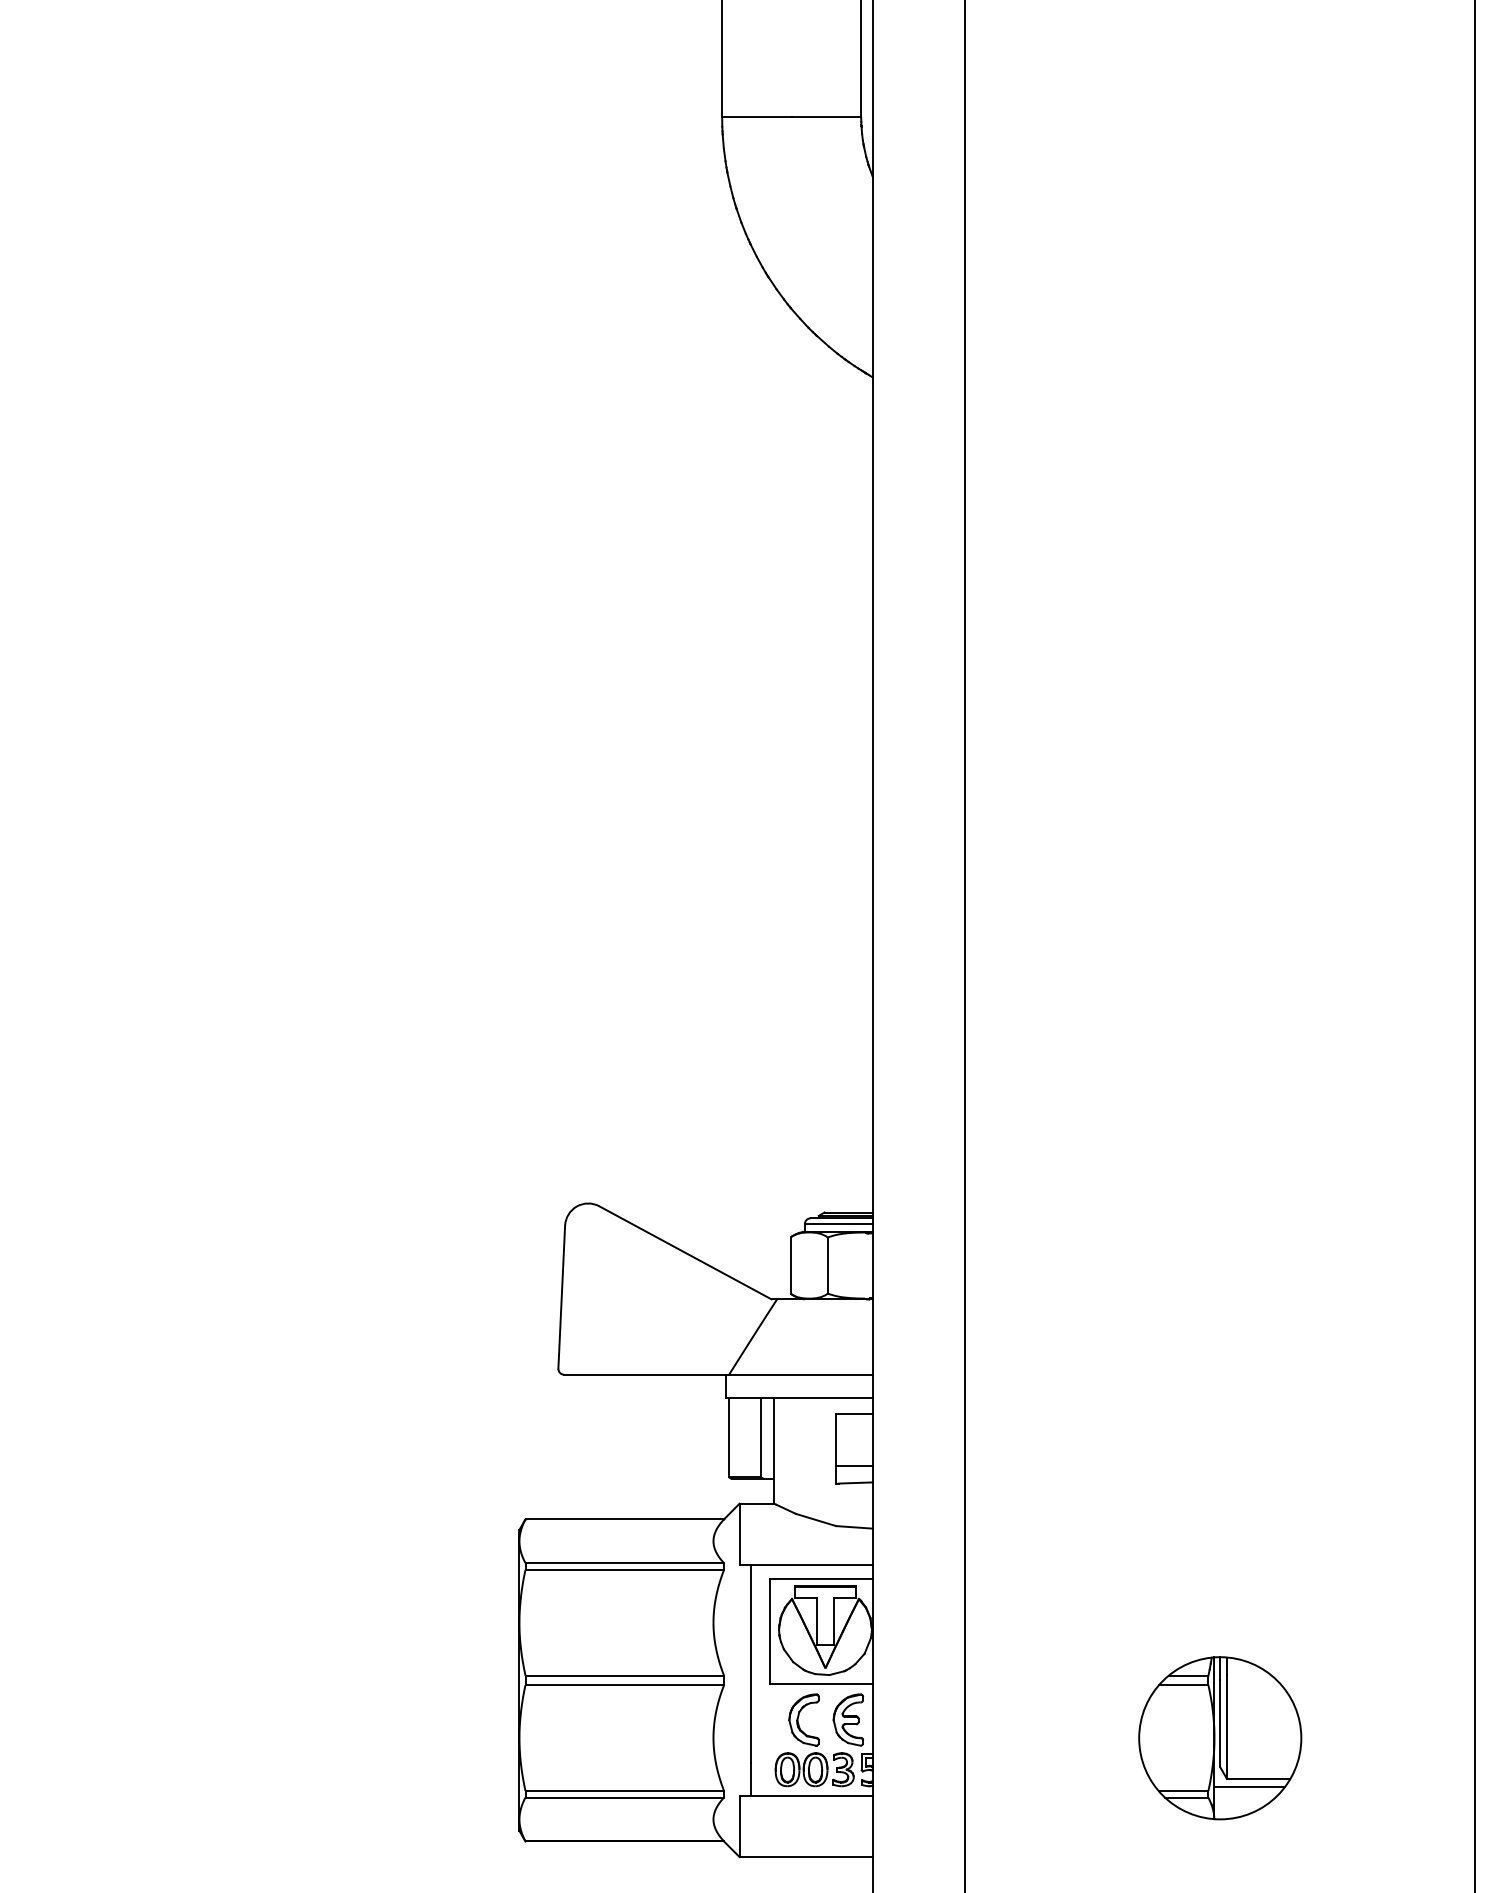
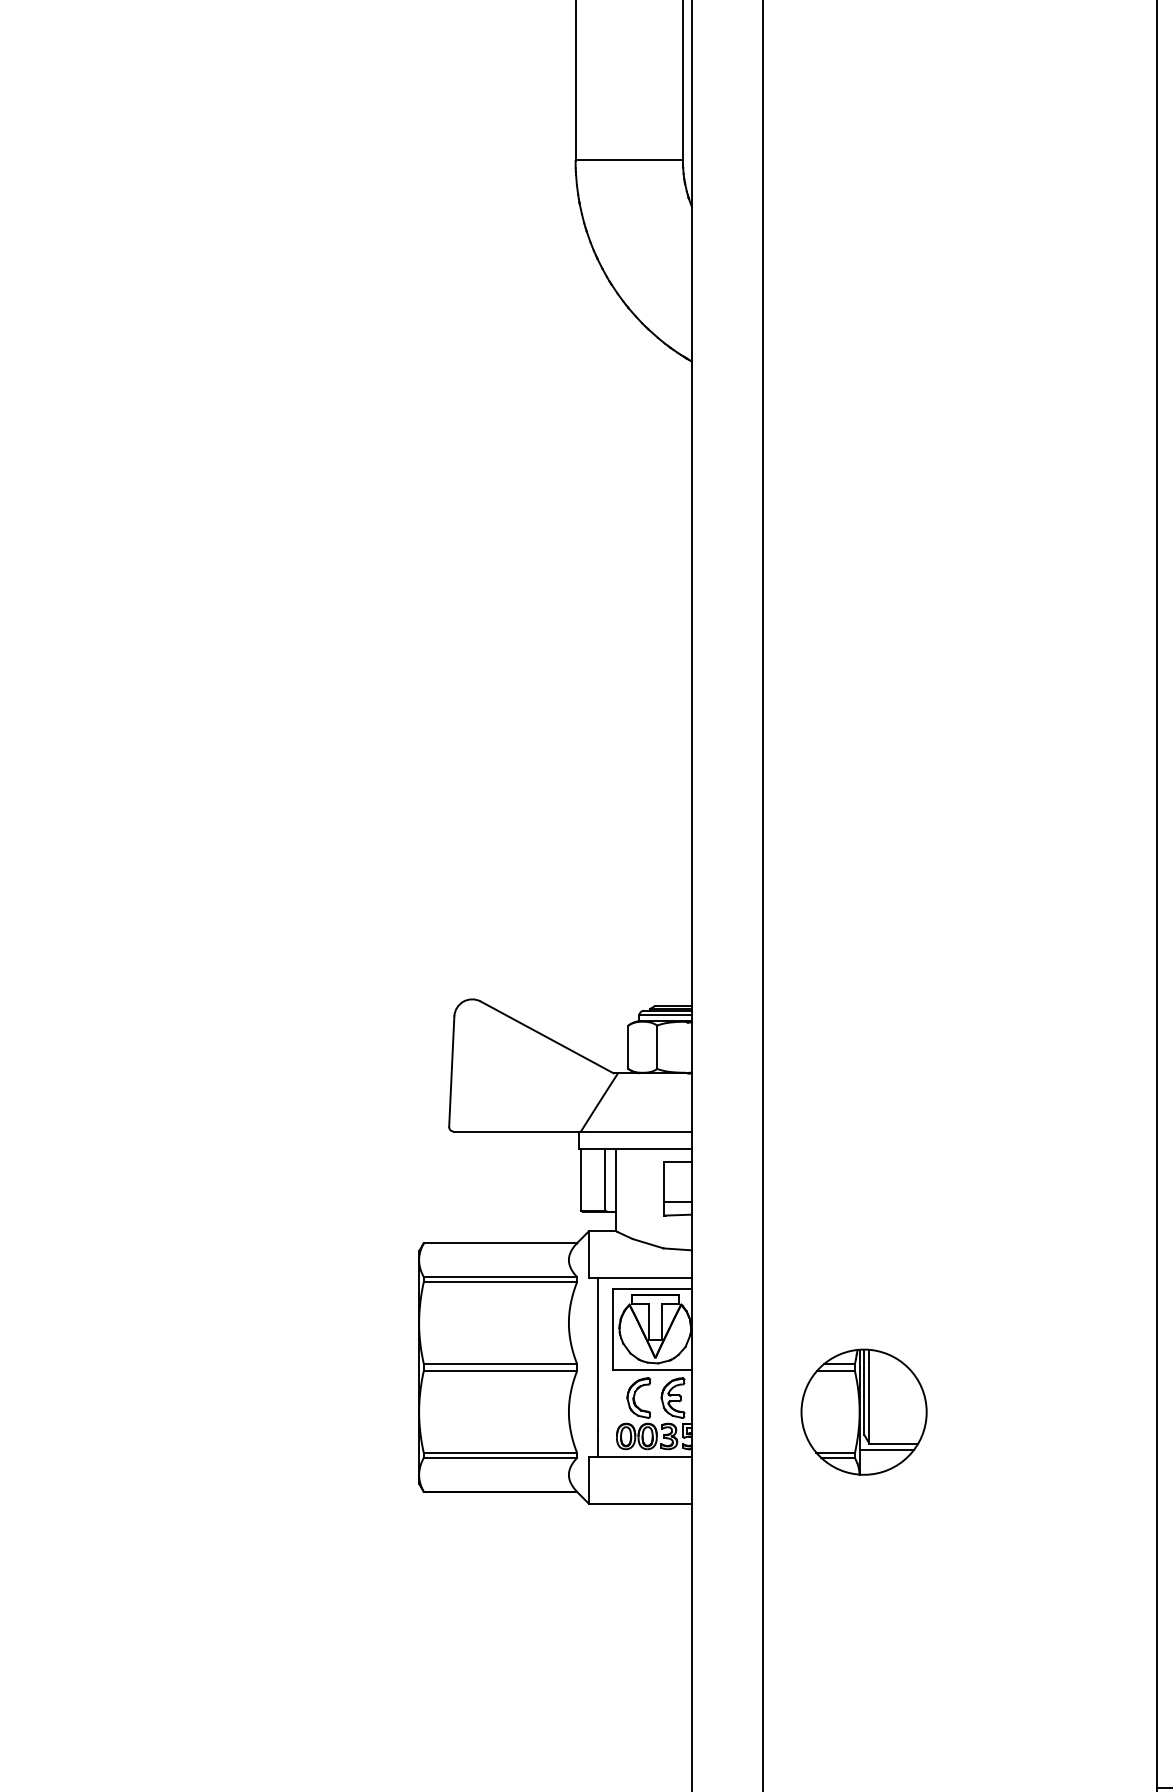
part: (1219, 1737) -> (863, 1411), moved

